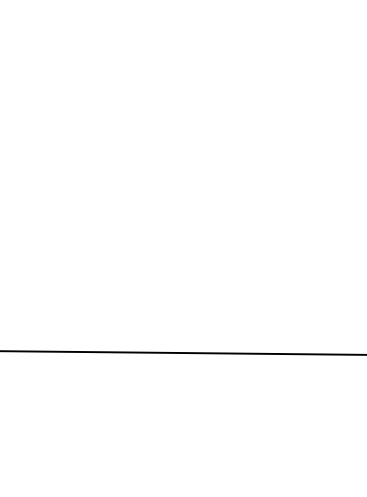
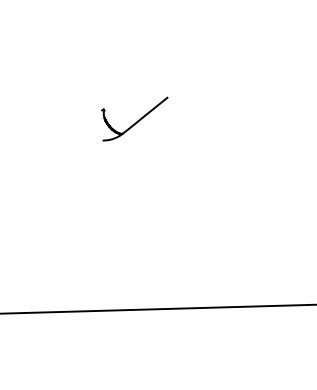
part: (168, 145) -> (135, 118), added

